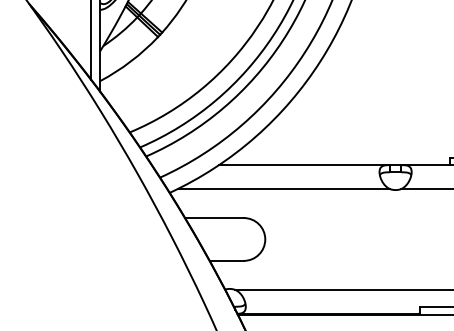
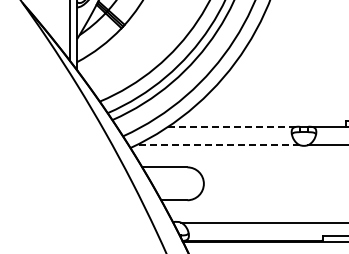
line: (303, 164) -> (233, 126), solid -> dashed
line: (284, 189) -> (218, 145), solid -> dashed

